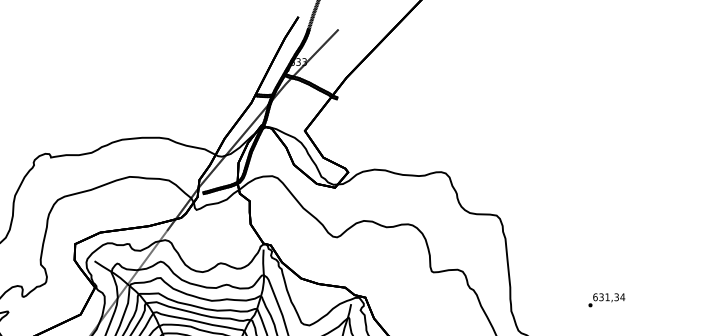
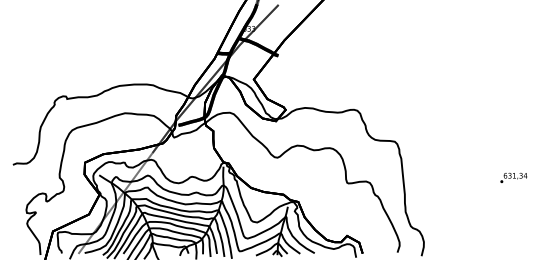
text: (606, 299) -> (513, 177), moved

